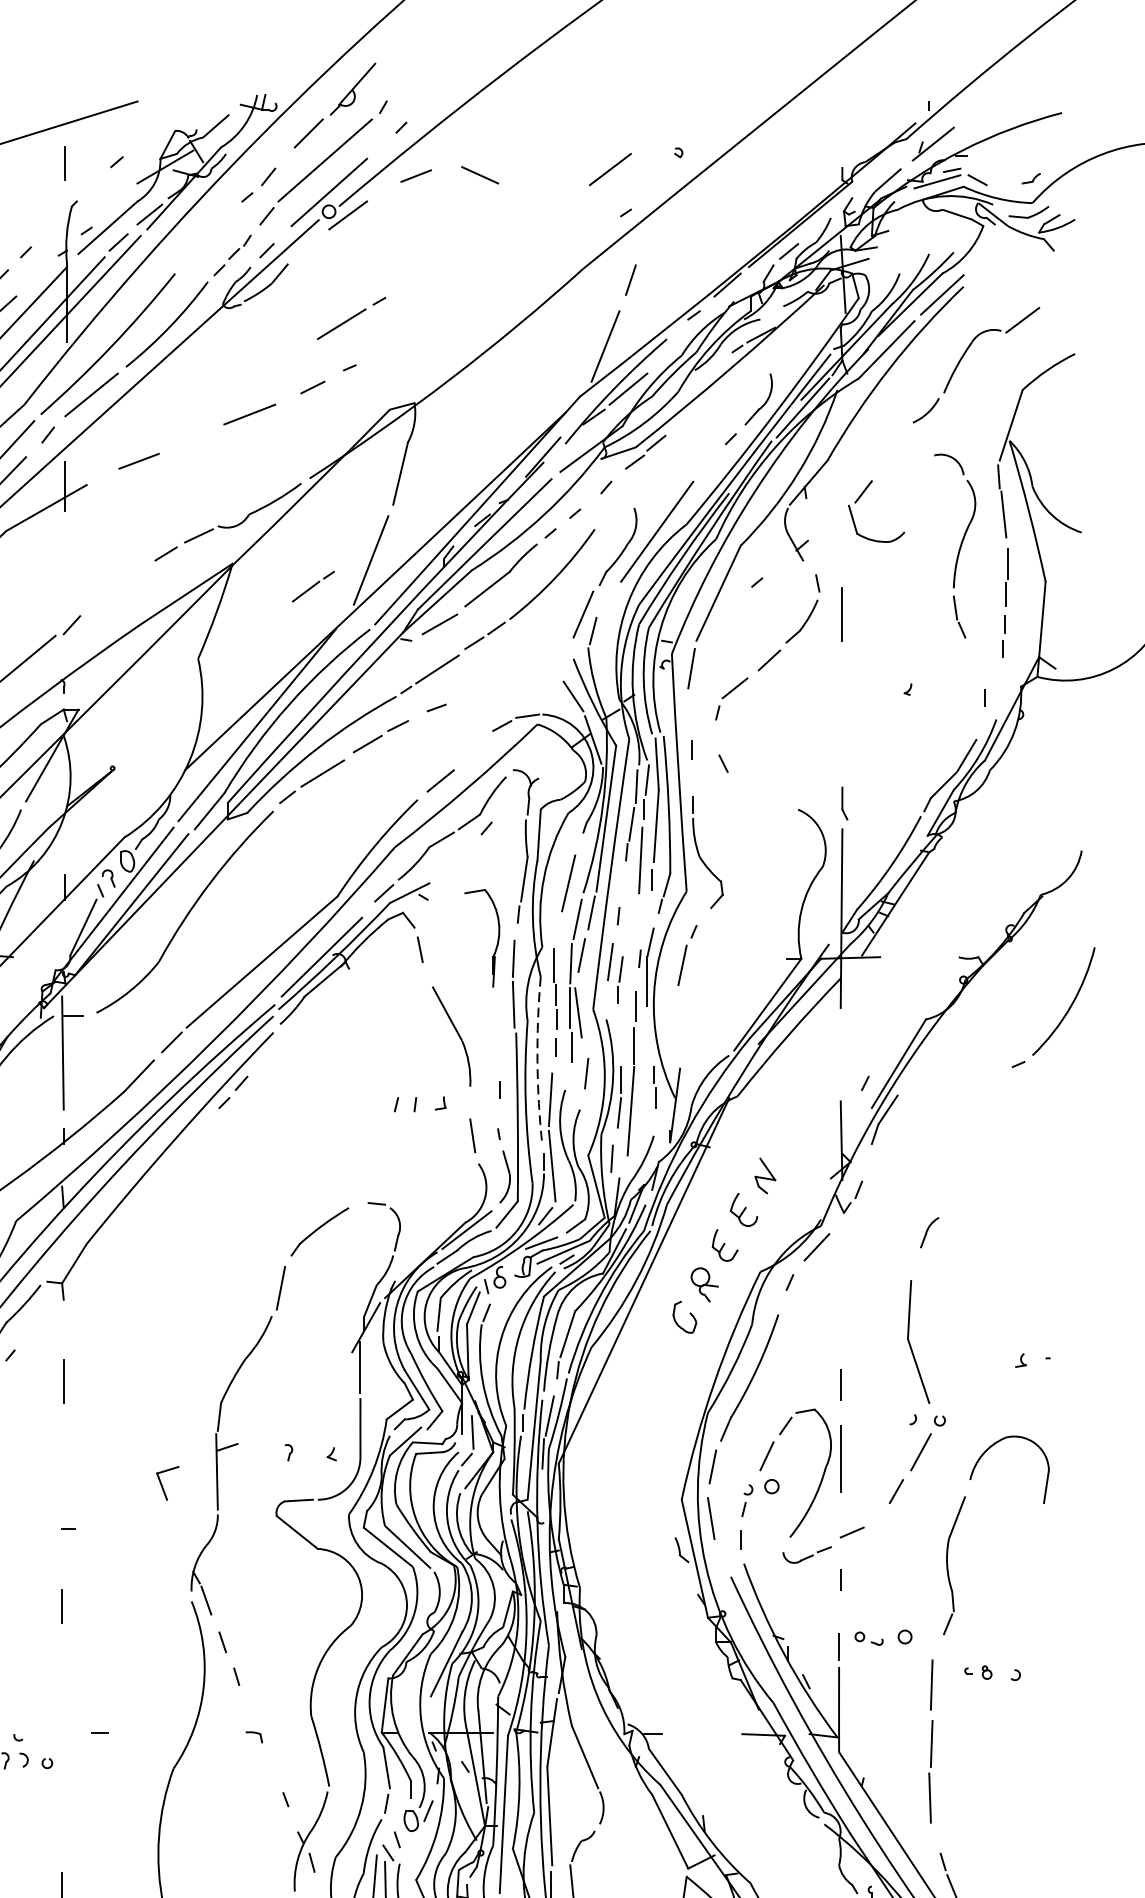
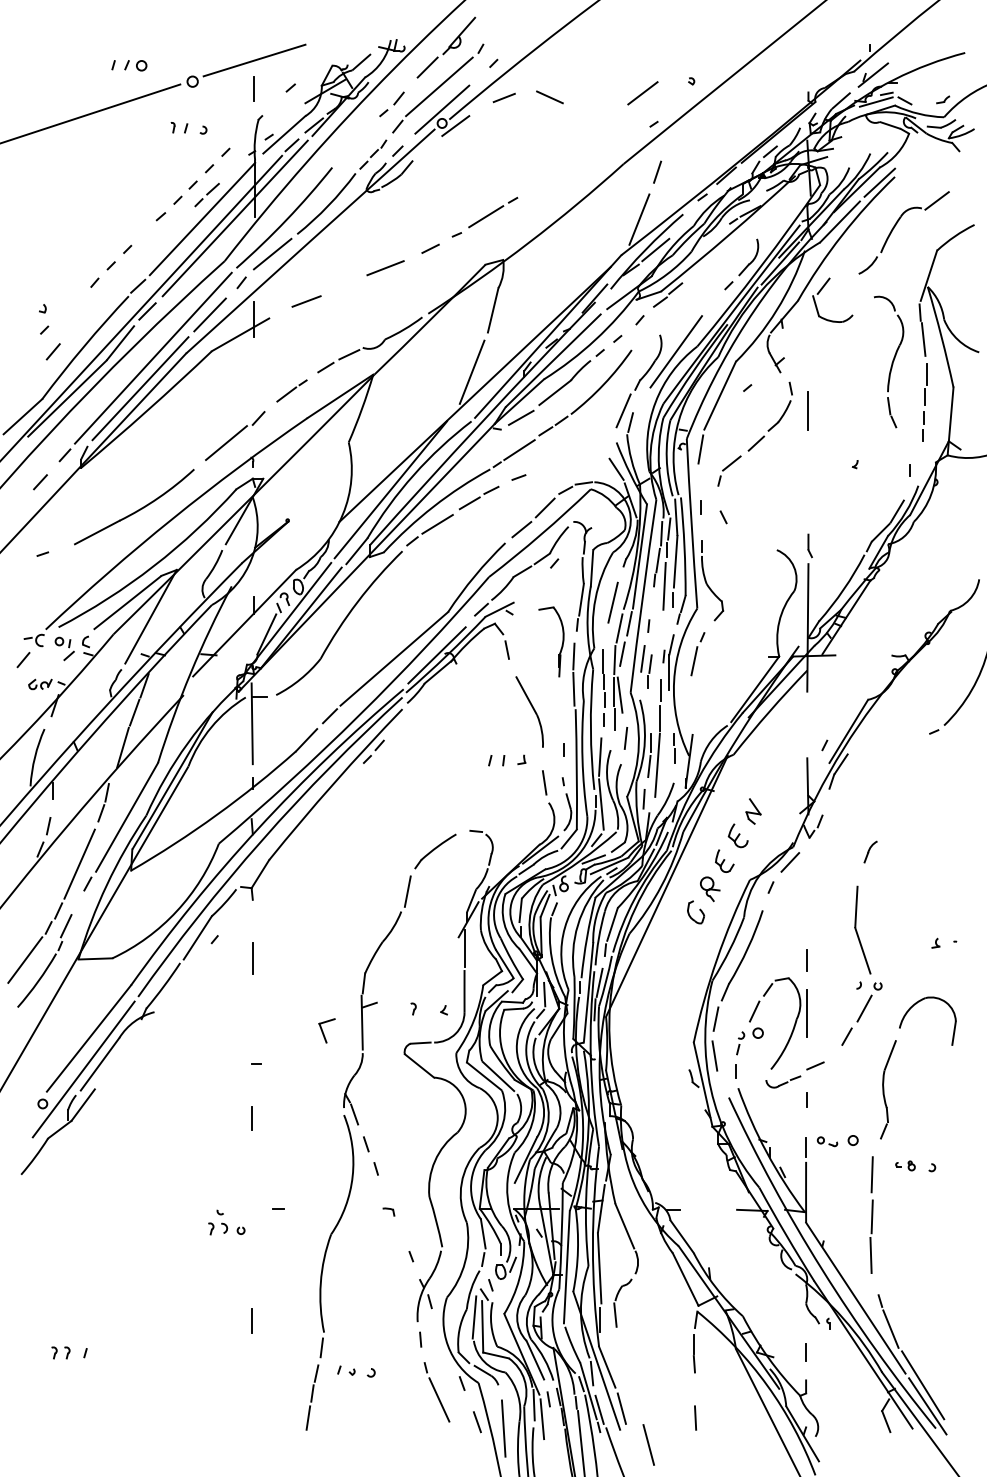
line: (351, 318) -> (493, 212), moved
part: (859, 500) -> (820, 292), moved
line: (312, 586) -> (291, 390), moved
line: (472, 749) -> (544, 507), added
arc: (536, 1061) -> (590, 729), dashed -> solid

